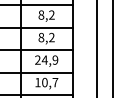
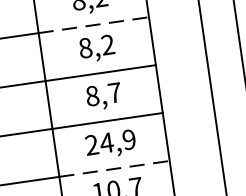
line: (46, 5) -> (93, 26), solid -> dashed
text: (51, 37) -> (113, 92), 8,2 -> 8,7
line: (46, 72) -> (114, 168), solid -> dashed

